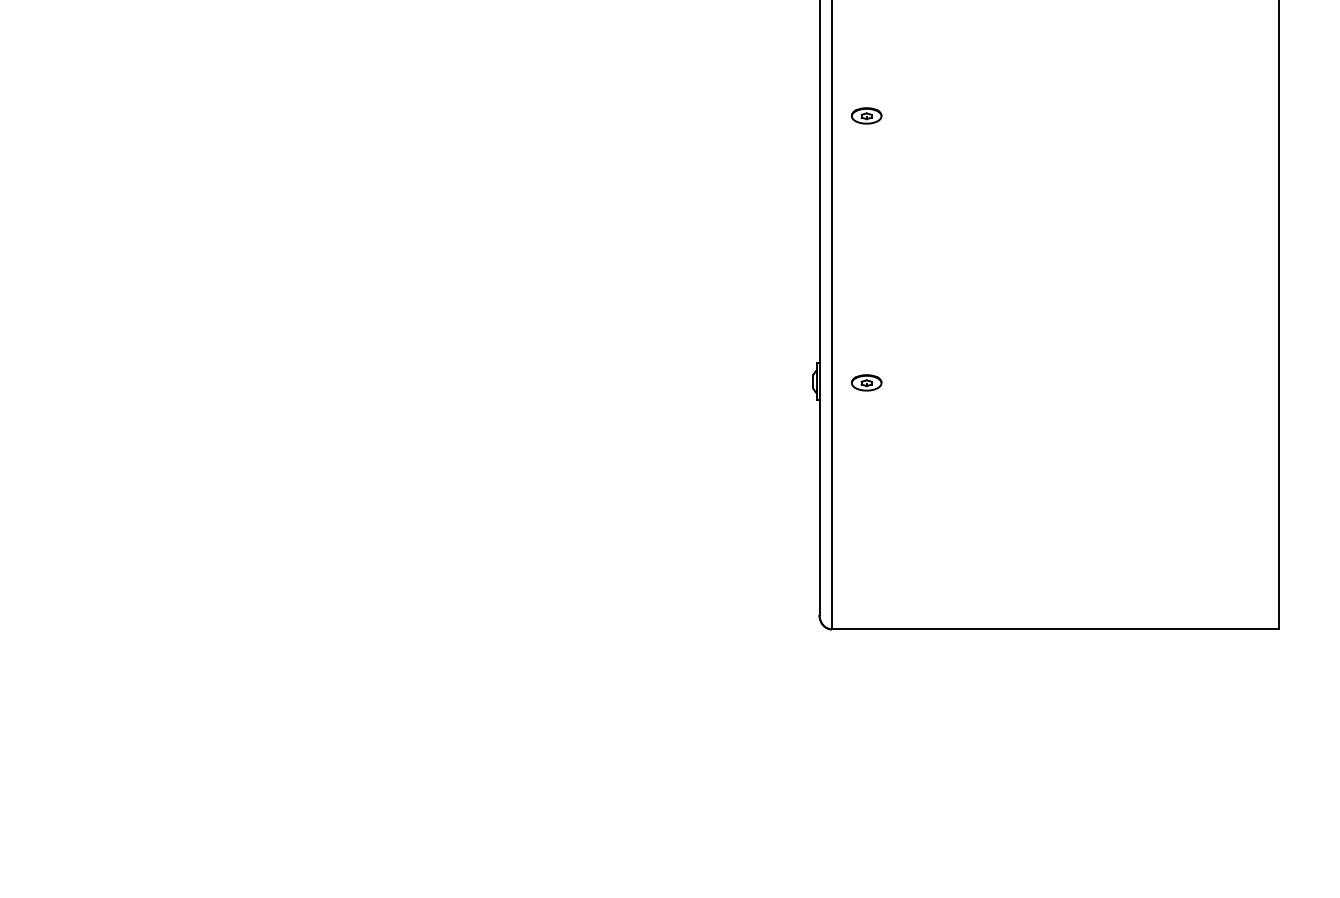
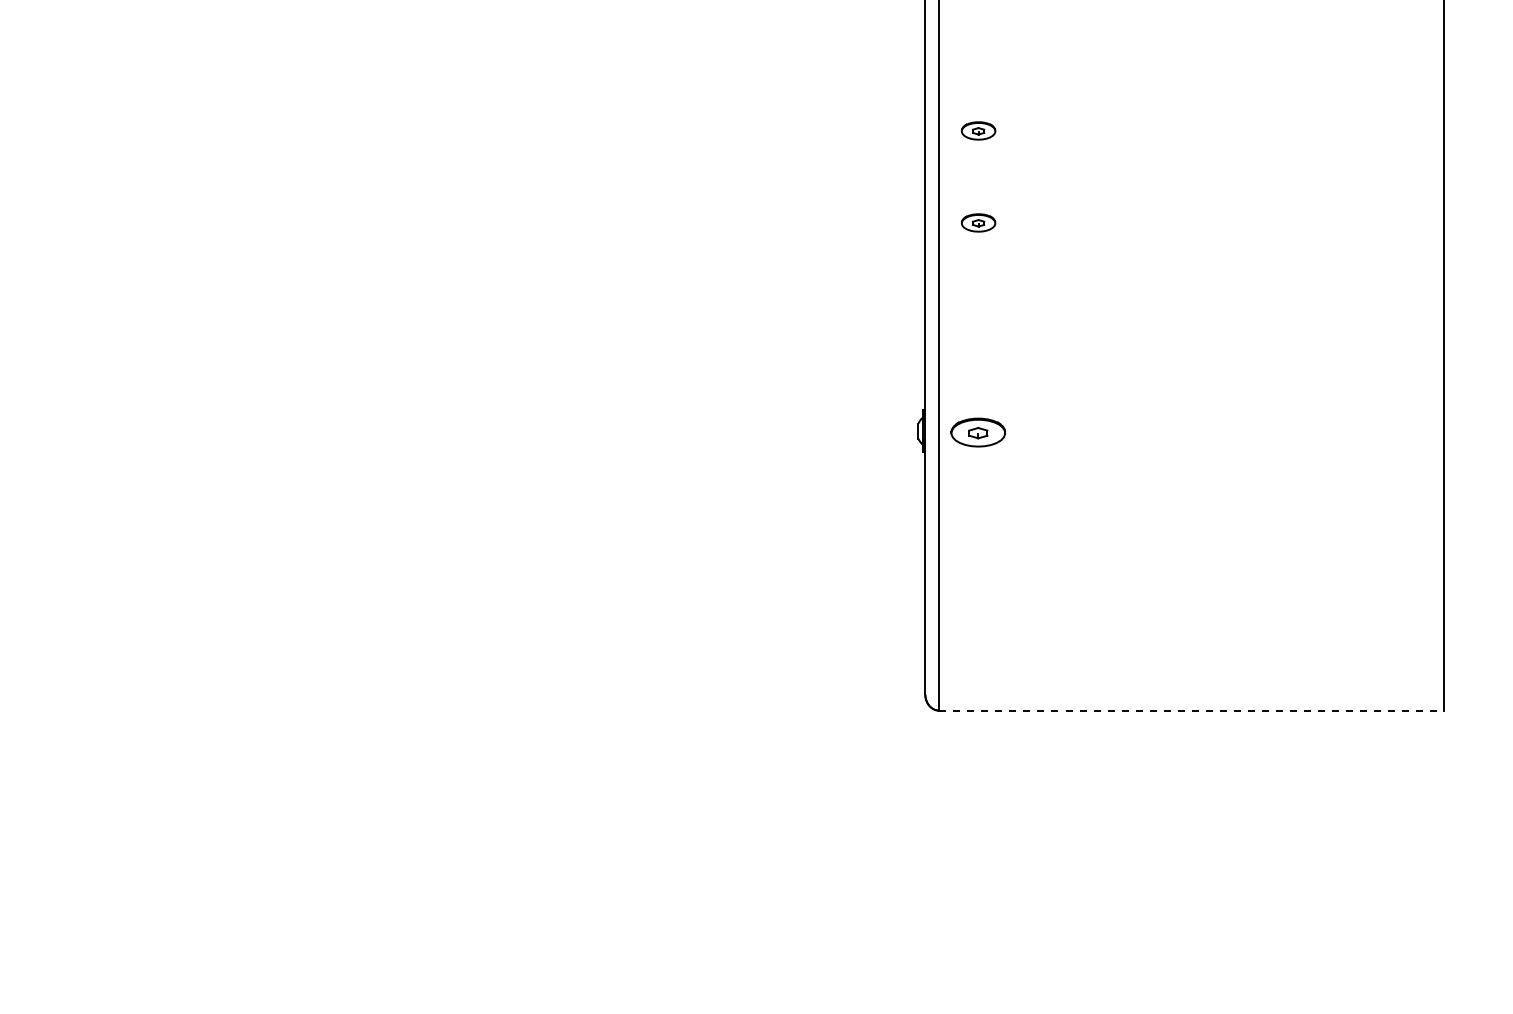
part: (866, 197) -> (978, 222), added
part: (866, 382) -> (978, 431), size x1.6
line: (1056, 629) -> (1192, 710), solid -> dashed

